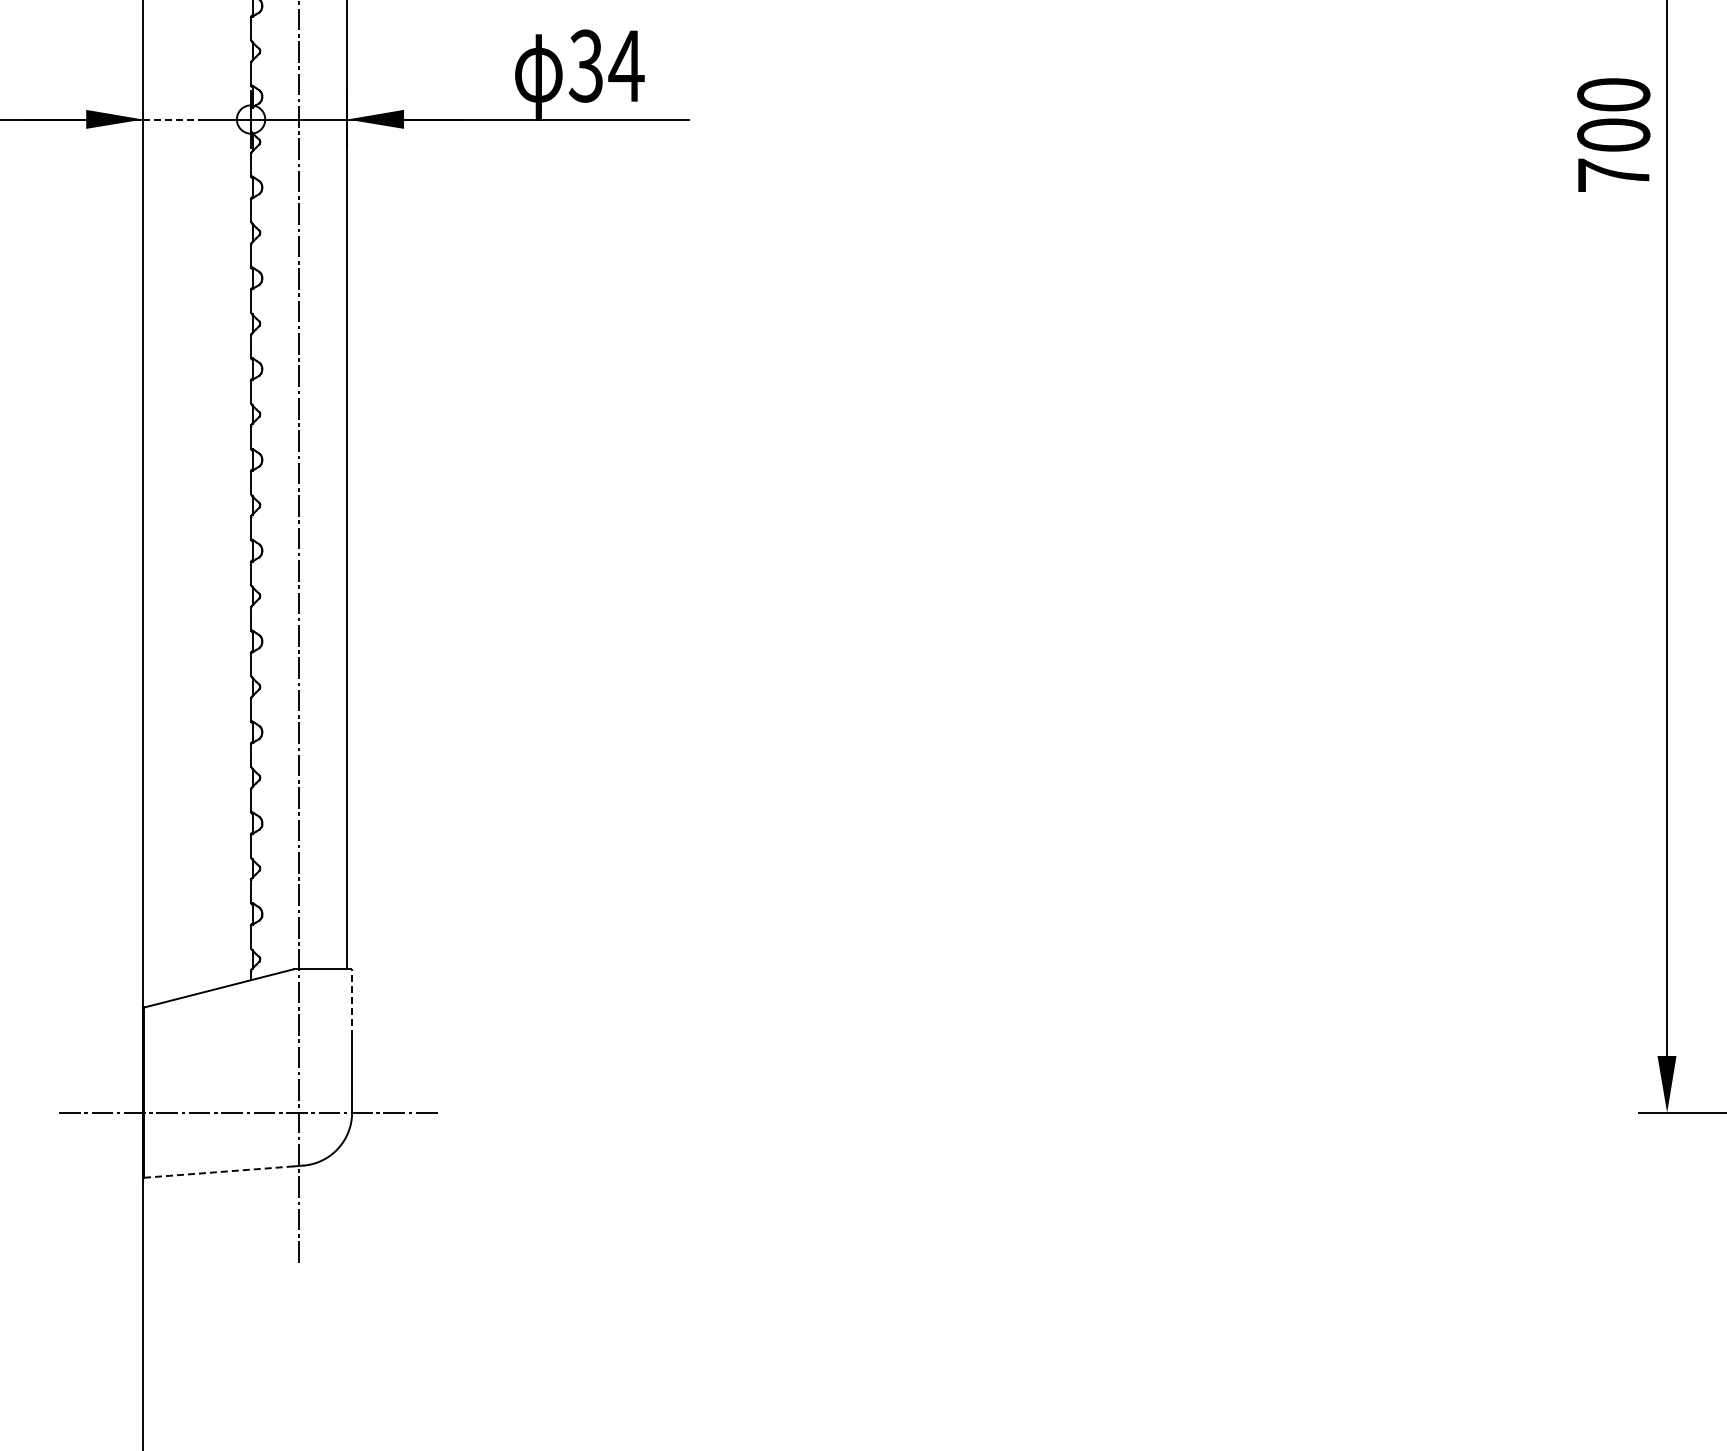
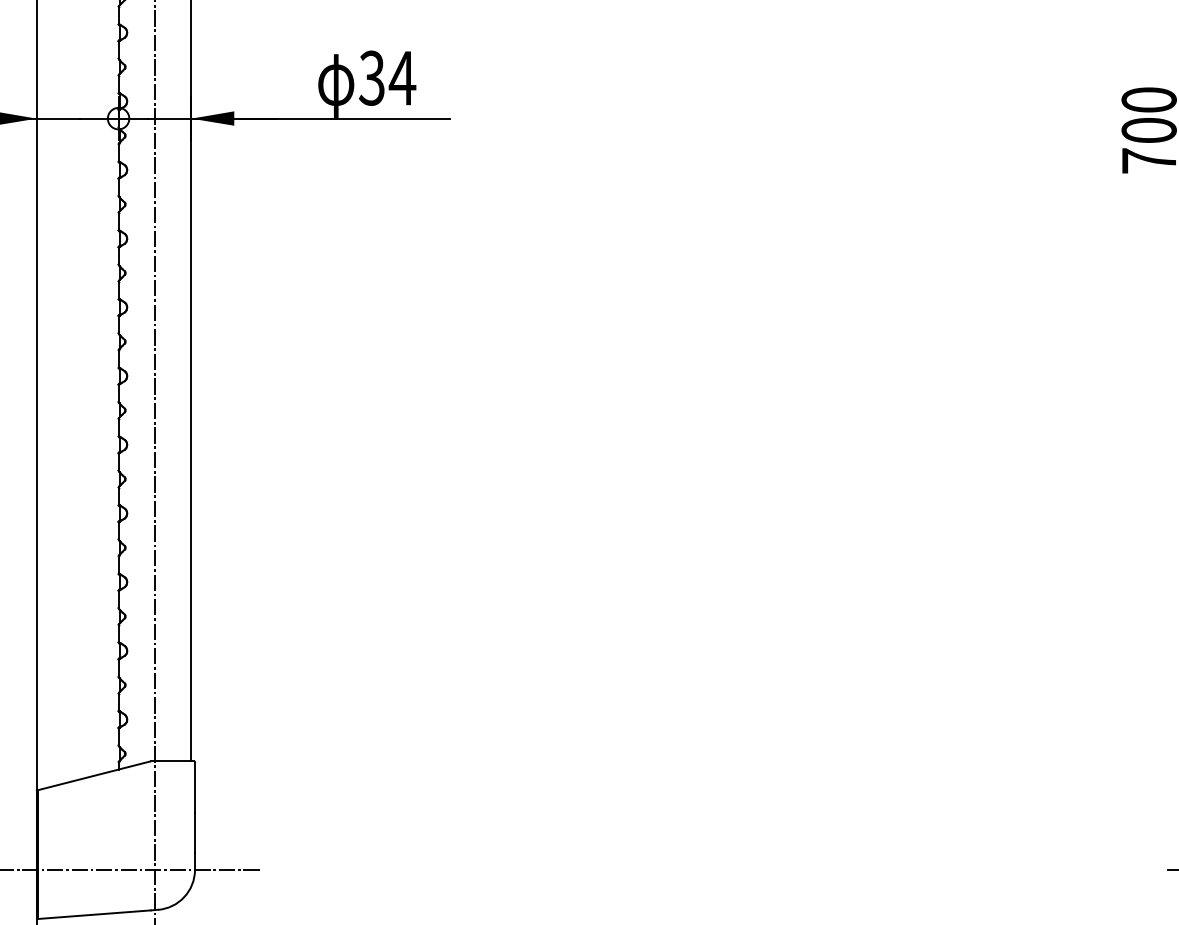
line: (171, 119) -> (58, 118), dashed -> solid
line: (352, 1003) -> (195, 787), dashed -> solid
line: (219, 1172) -> (94, 915), dashed -> solid

